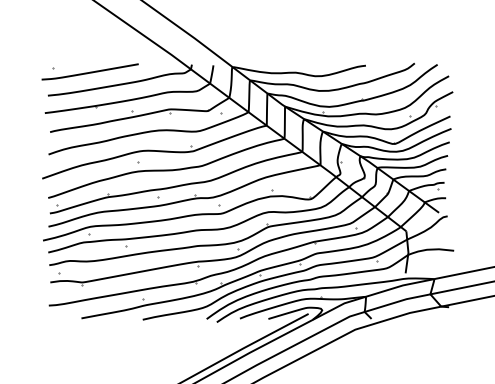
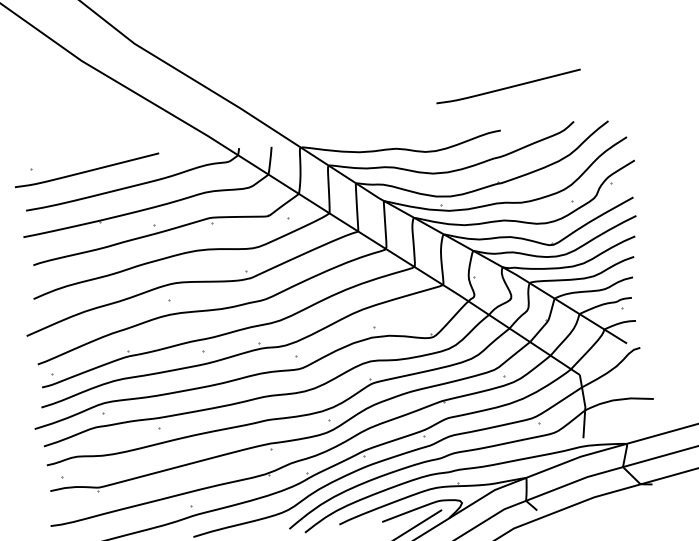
curve: (372, 36) -> (507, 85), added

